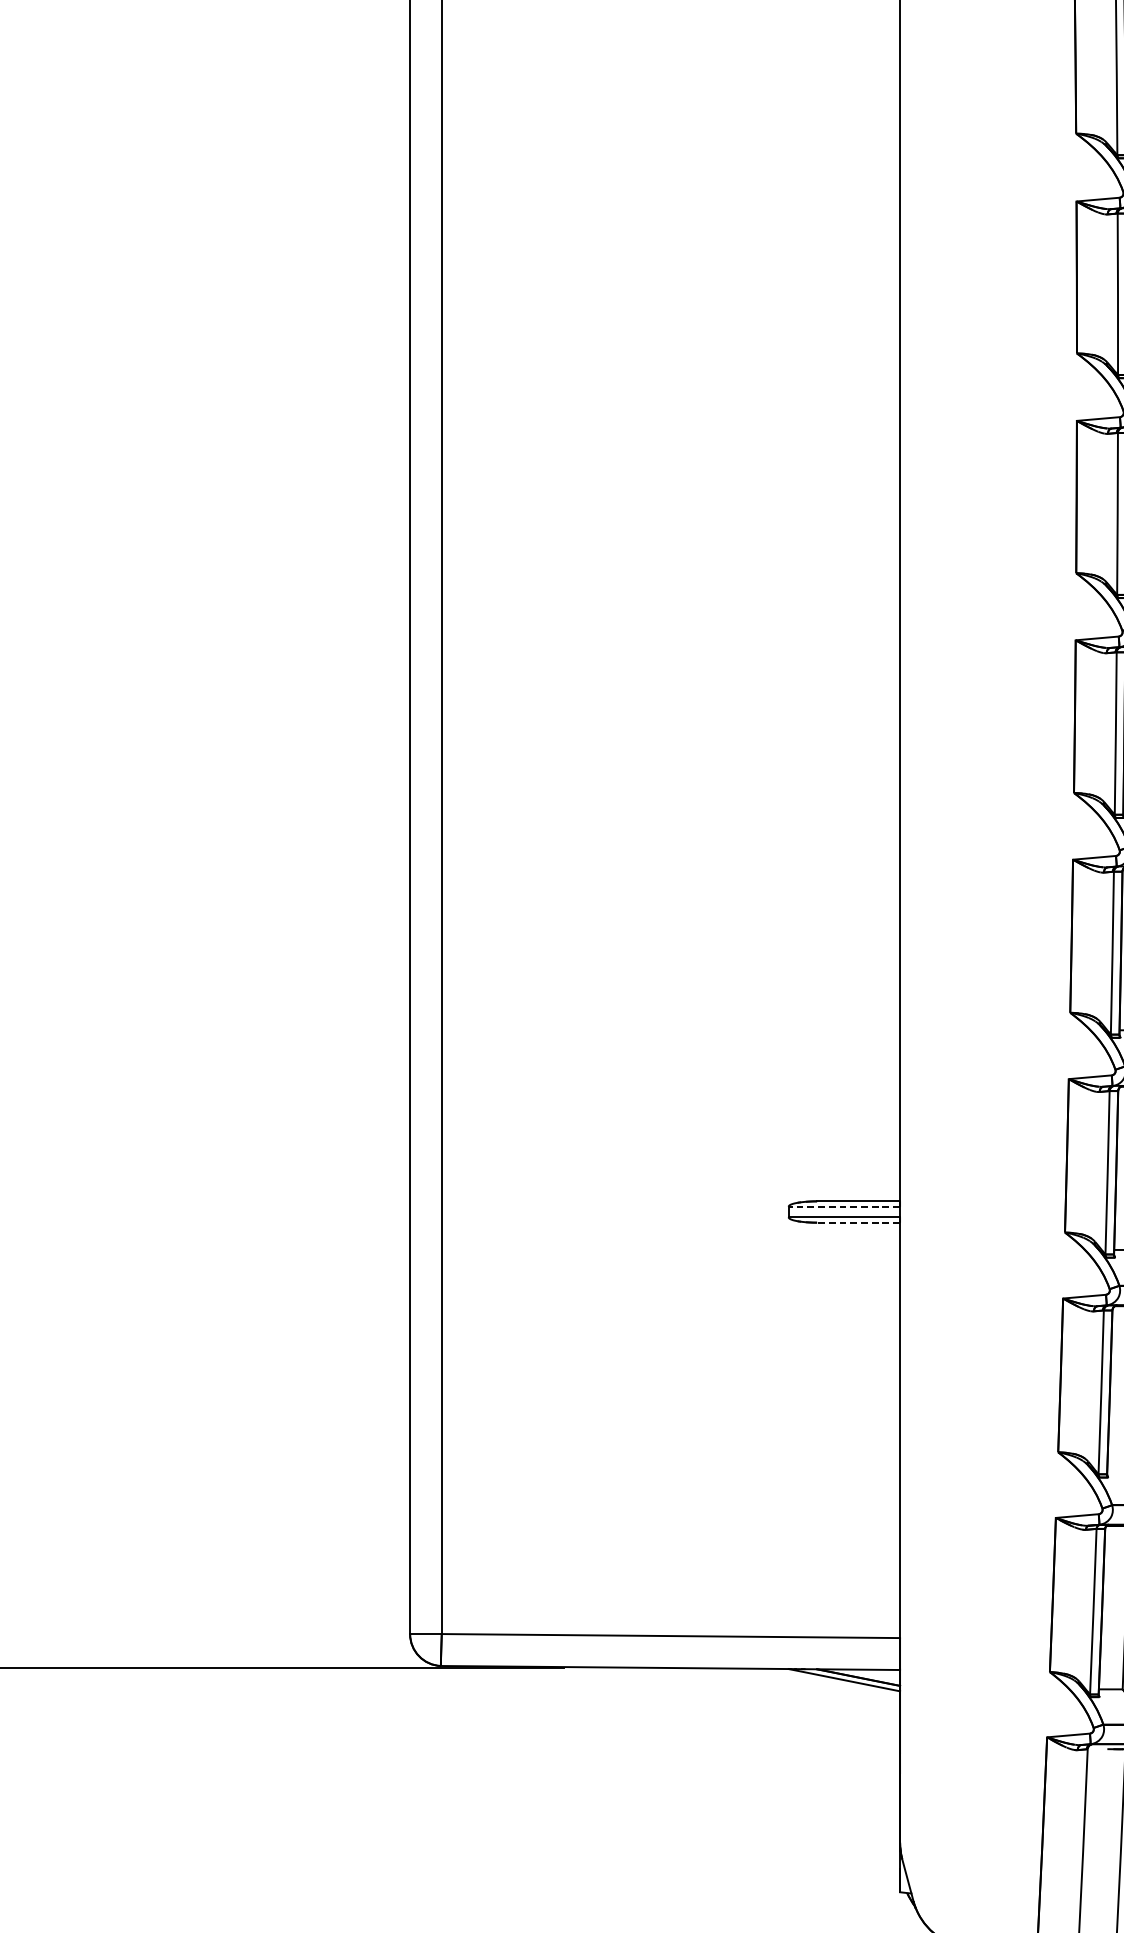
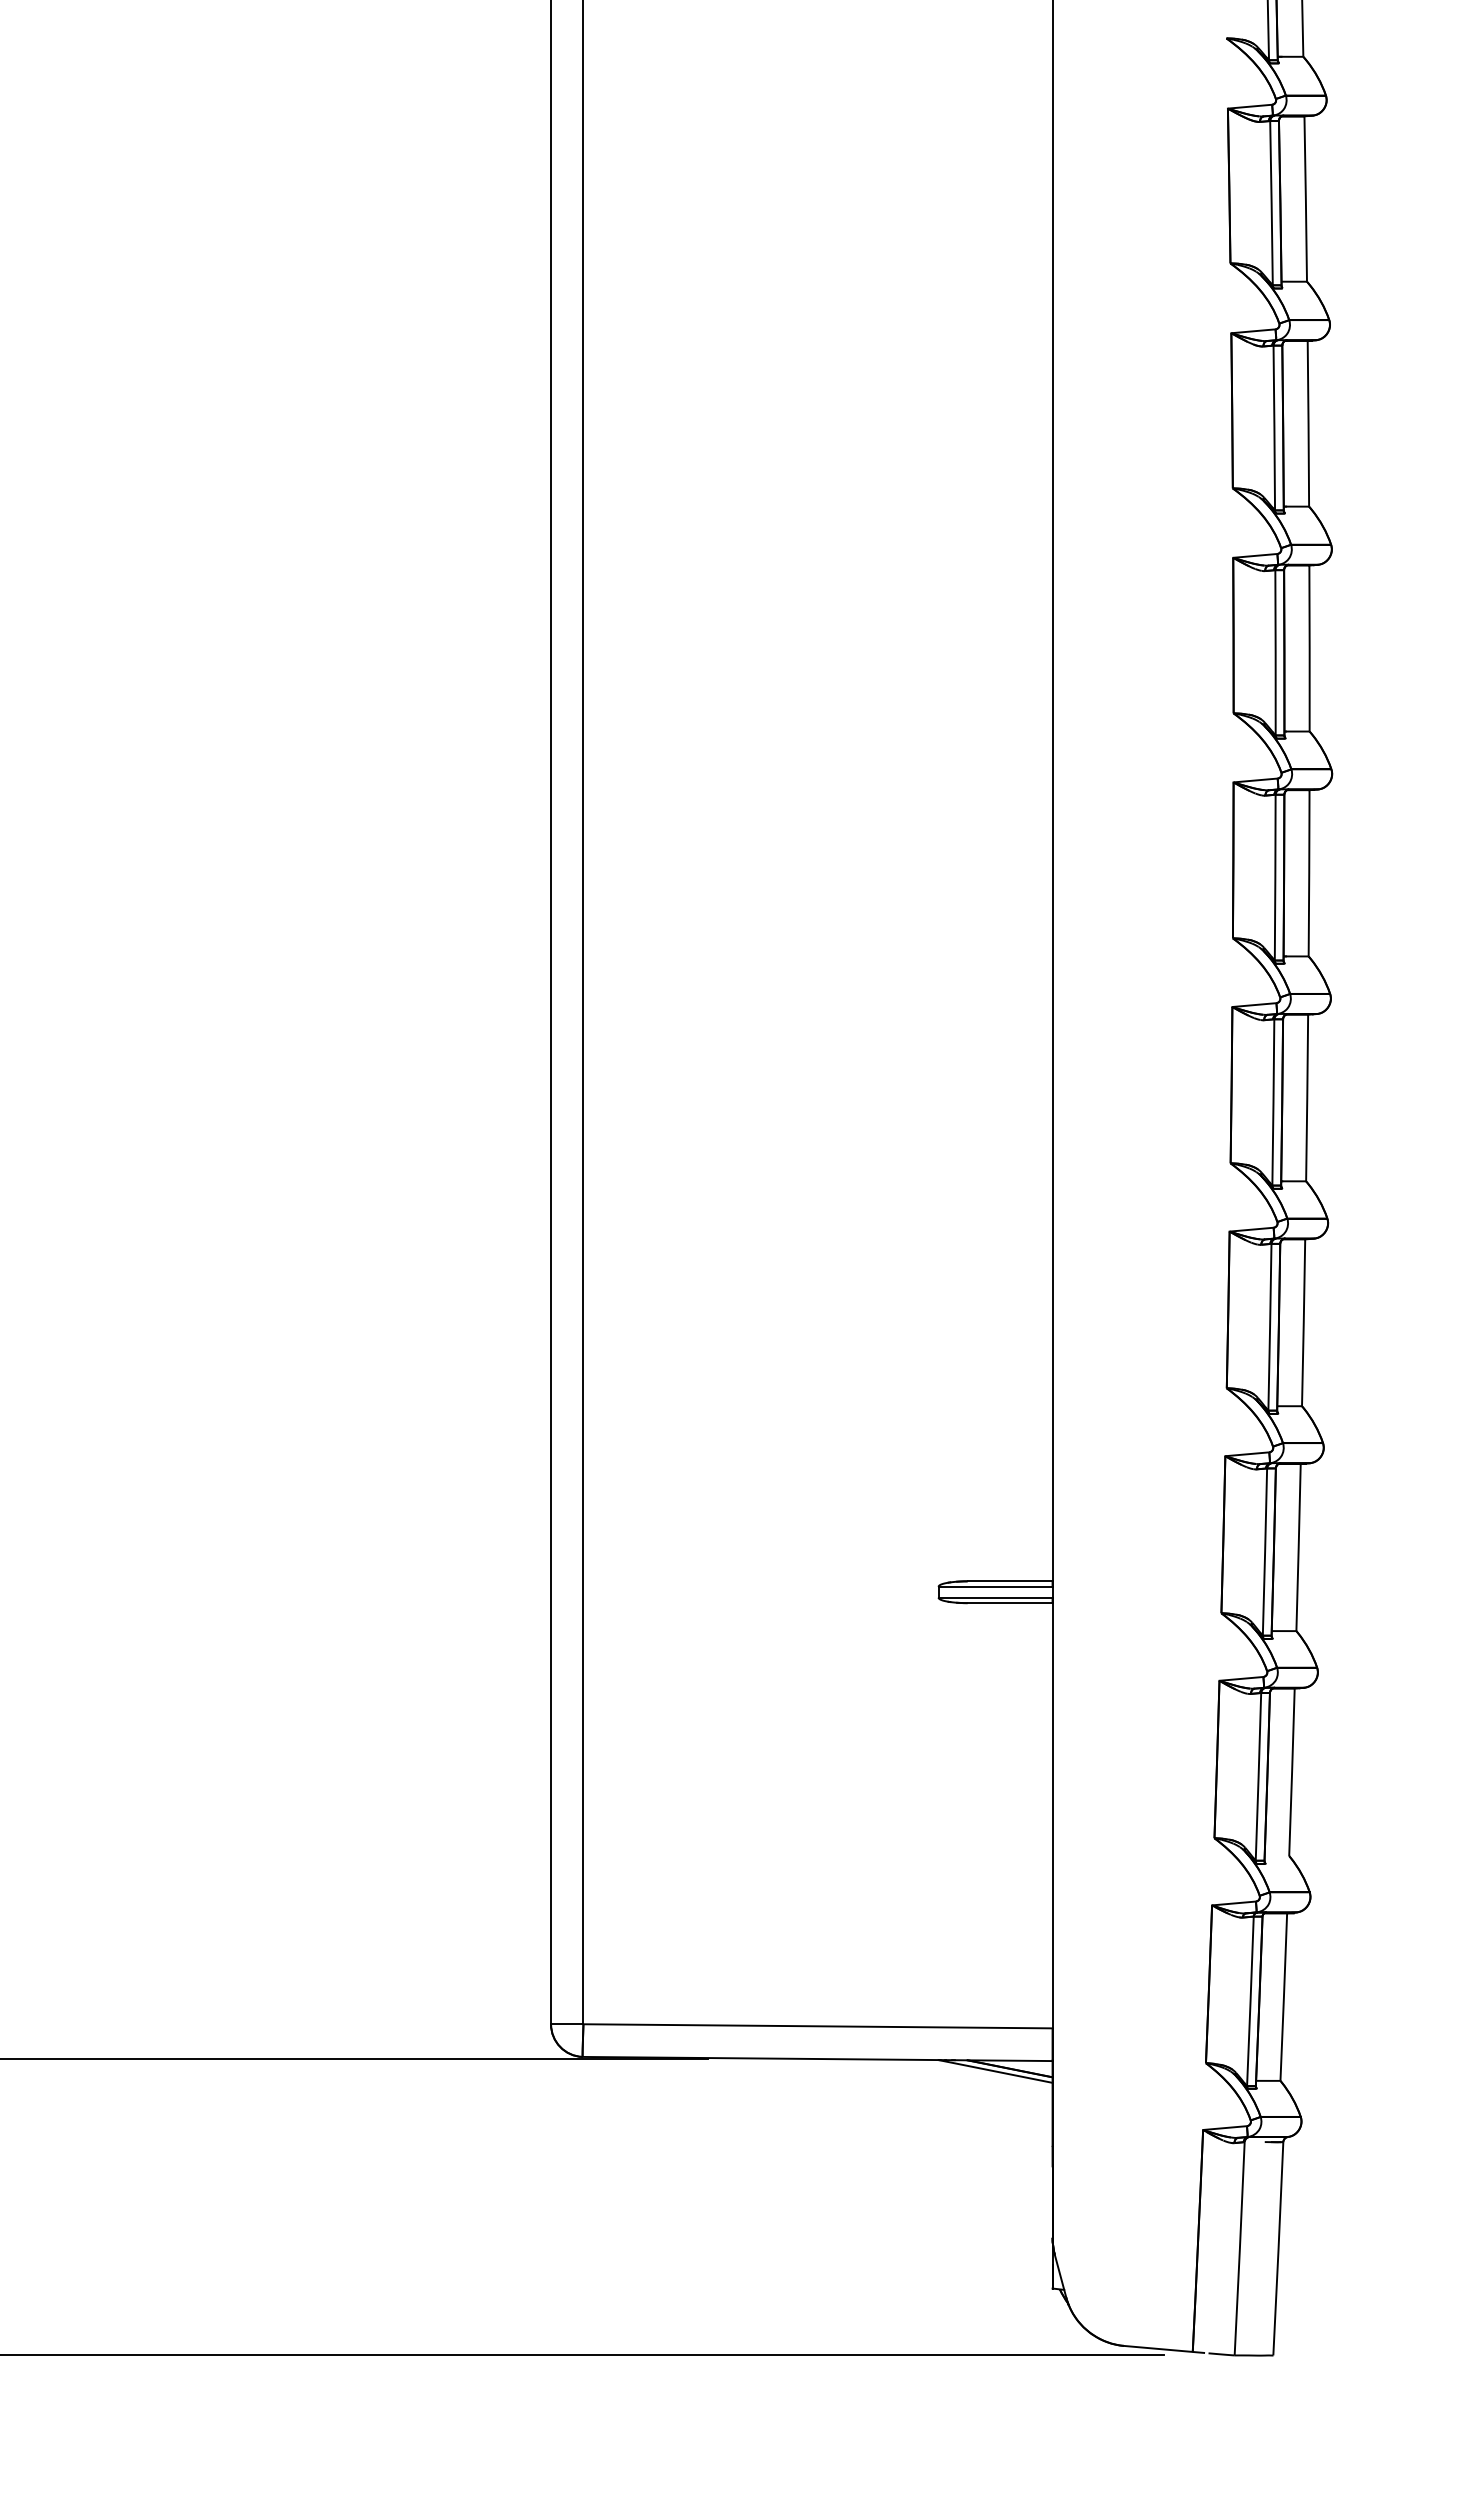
line: (844, 1206) -> (995, 1586), dashed -> solid
line: (857, 1223) -> (1009, 1603), dashed -> solid

